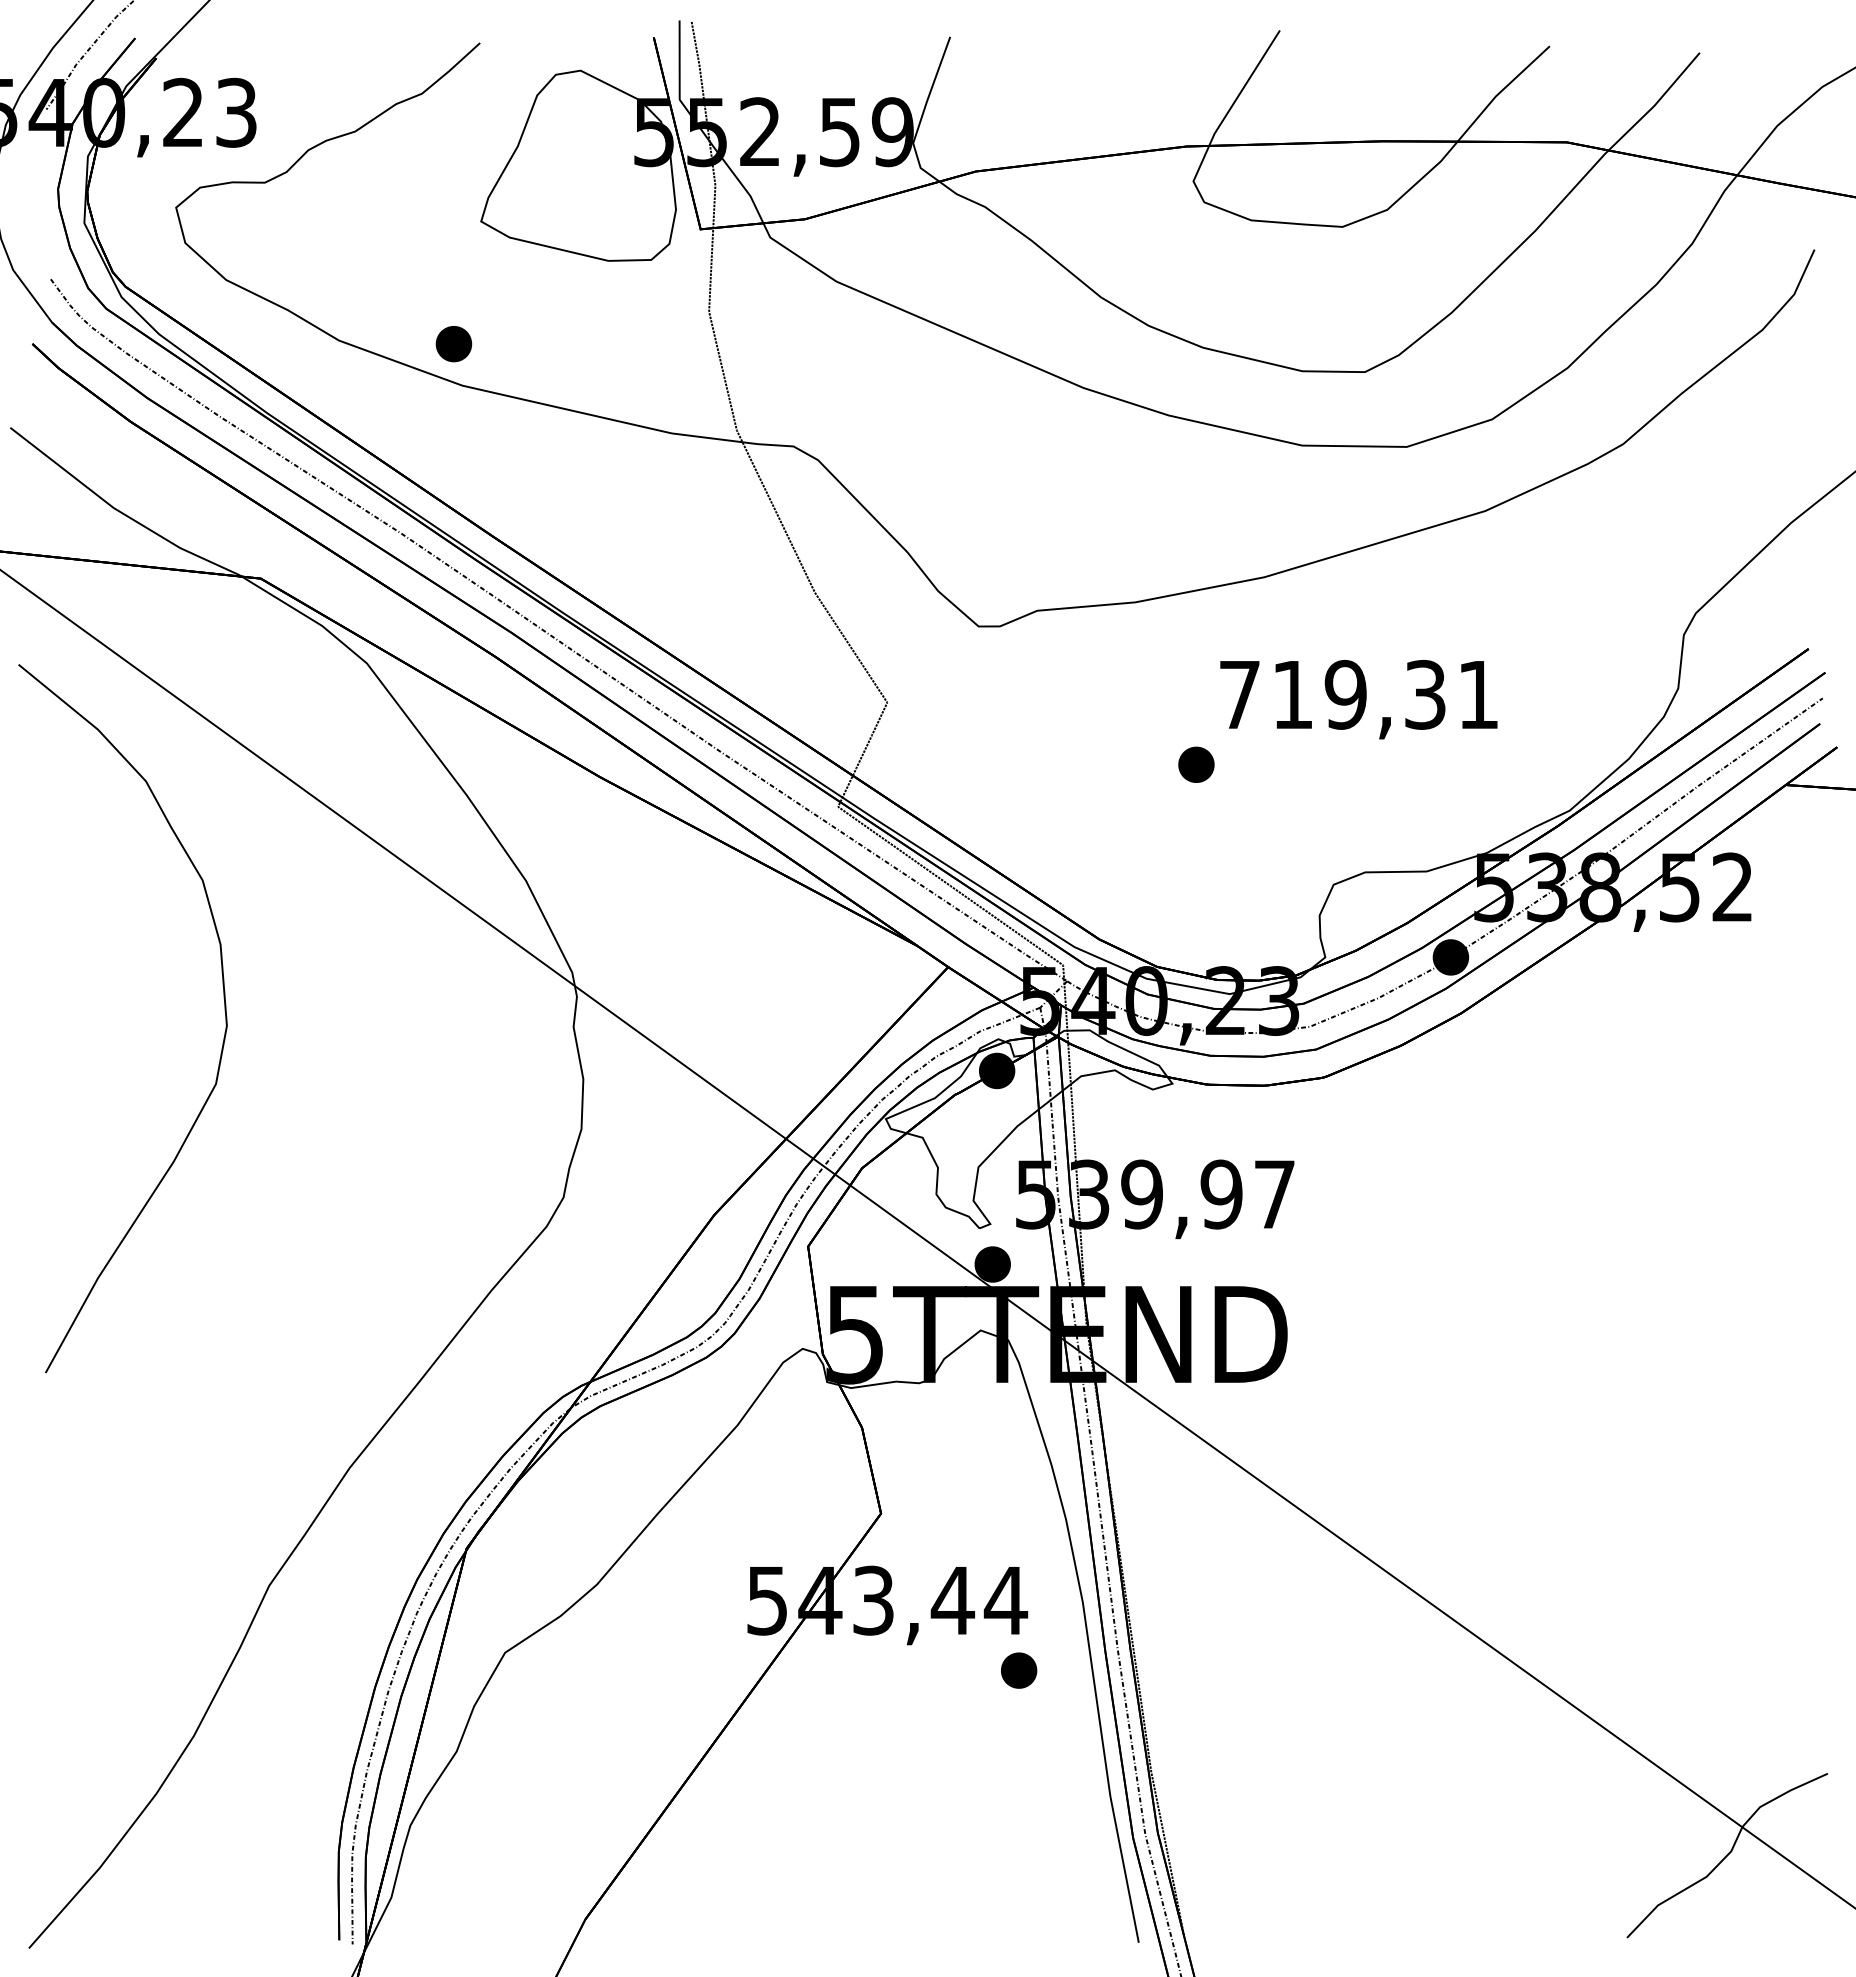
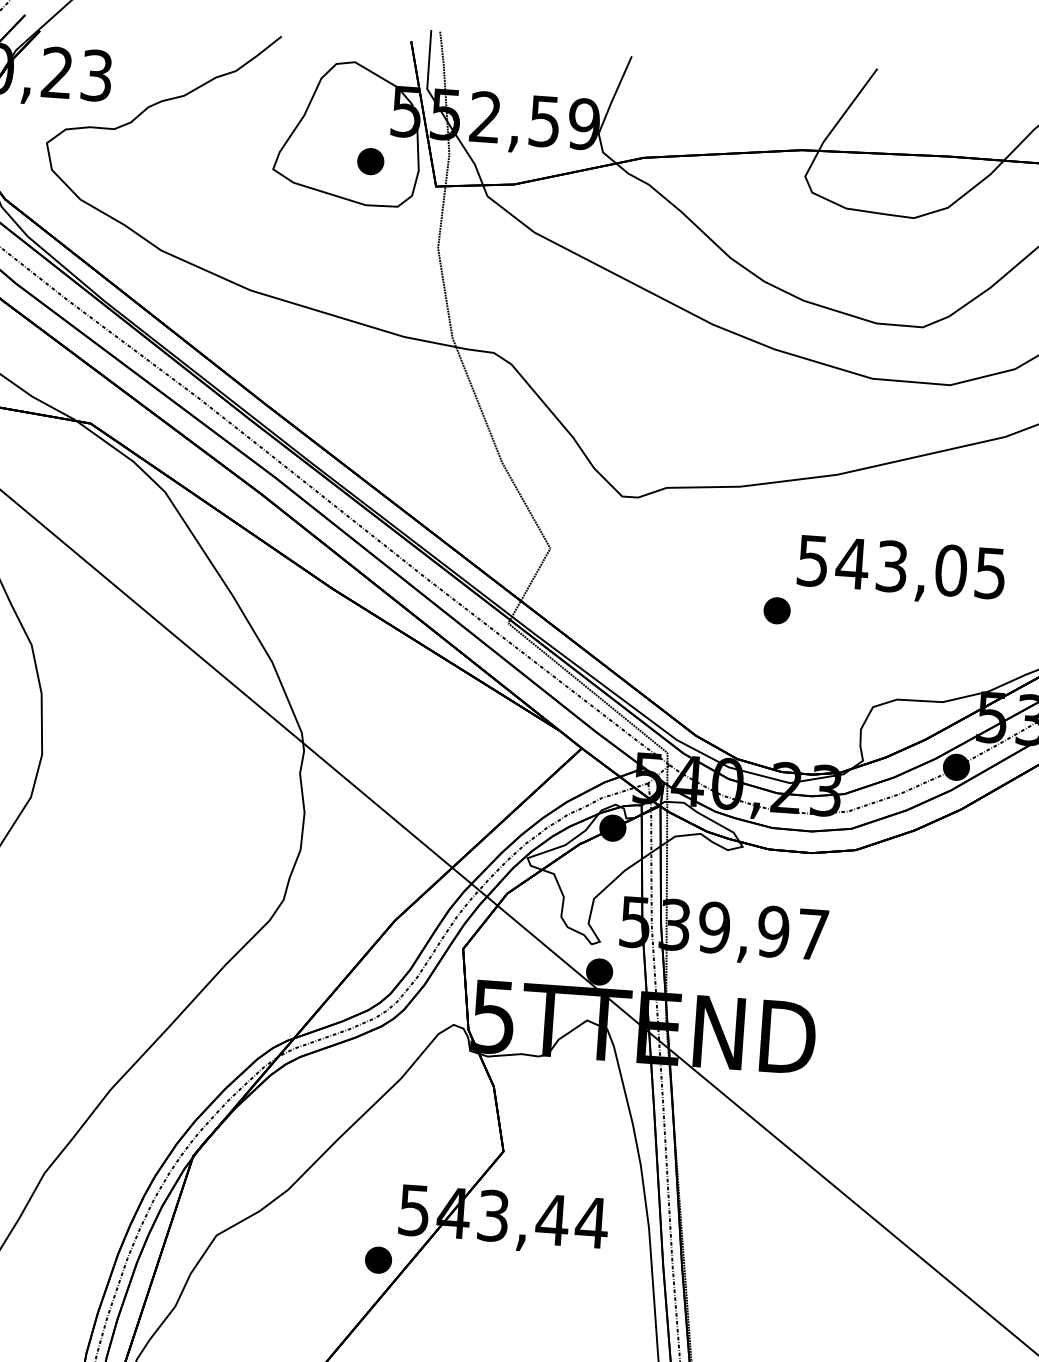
part: (453, 344) -> (370, 161), moved
text: (1358, 694) -> (901, 566), 719,31 -> 543,05
part: (1019, 1670) -> (378, 1260), moved

